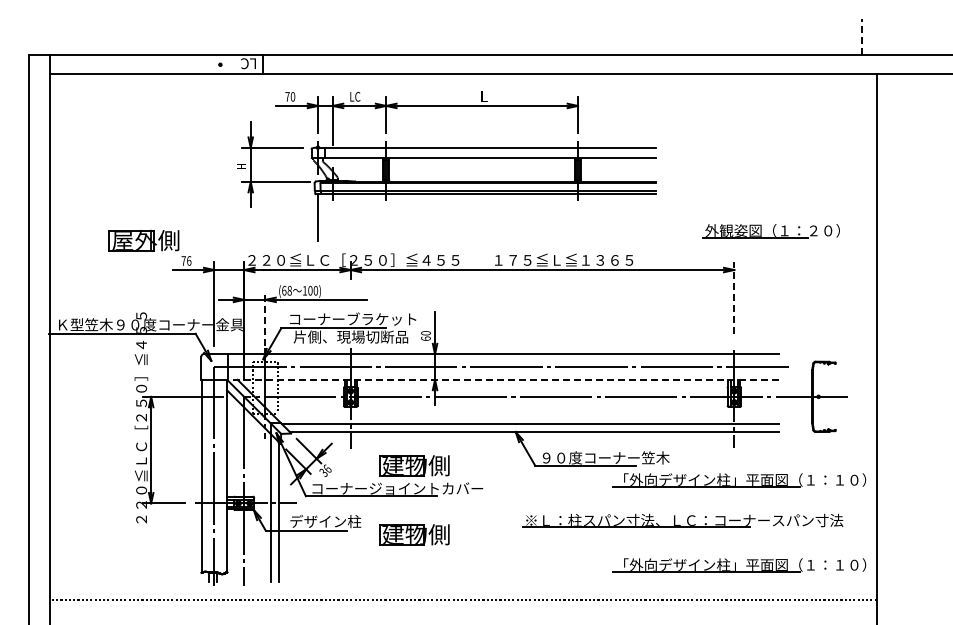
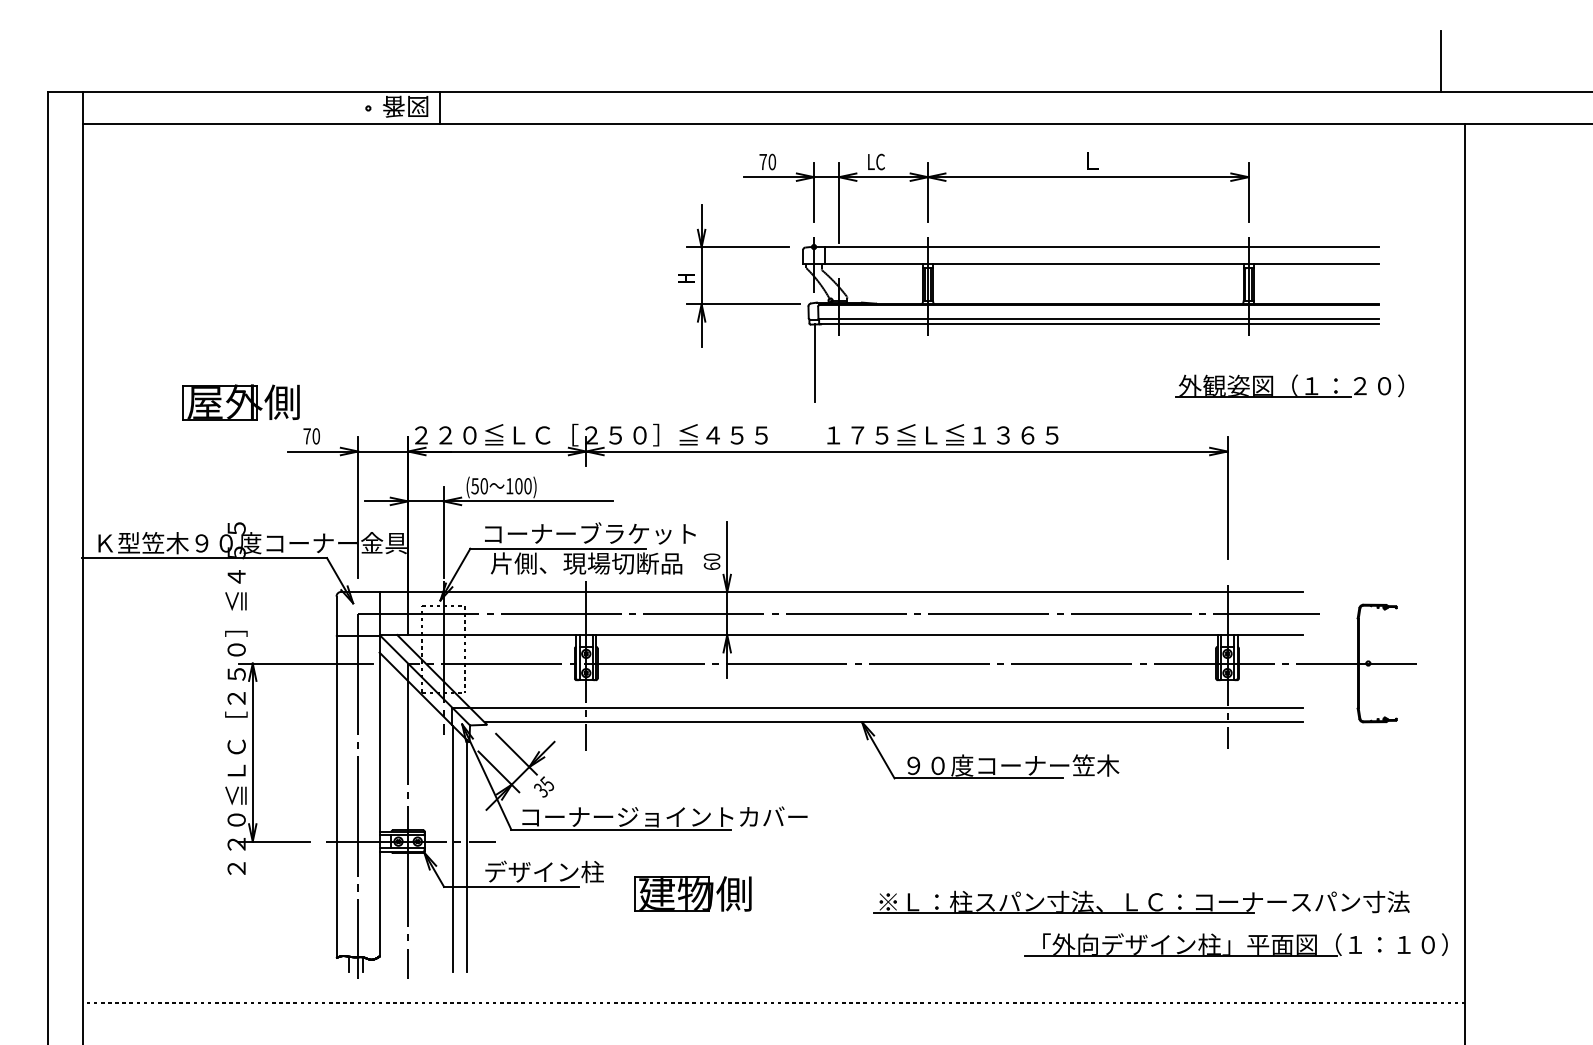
line: (861, 36) -> (1440, 61), dashed -> solid
text: (242, 63) -> (405, 106), LC -> 図番
part: (446, 166) -> (1028, 278), moved
text: (189, 260) -> (316, 435), 76 -> 70
text: (286, 290) -> (478, 485), (68 -> (50
line: (734, 297) -> (1227, 497), dashed -> solid
line: (265, 318) -> (443, 532), dashed -> solid
line: (503, 379) -> (841, 634), dashed -> solid
part: (414, 465) -> (692, 778), removed
text: (327, 468) -> (547, 783), 36 -> 35
part: (739, 480) -> (1236, 803), removed
part: (682, 520) -> (1140, 901), moved

